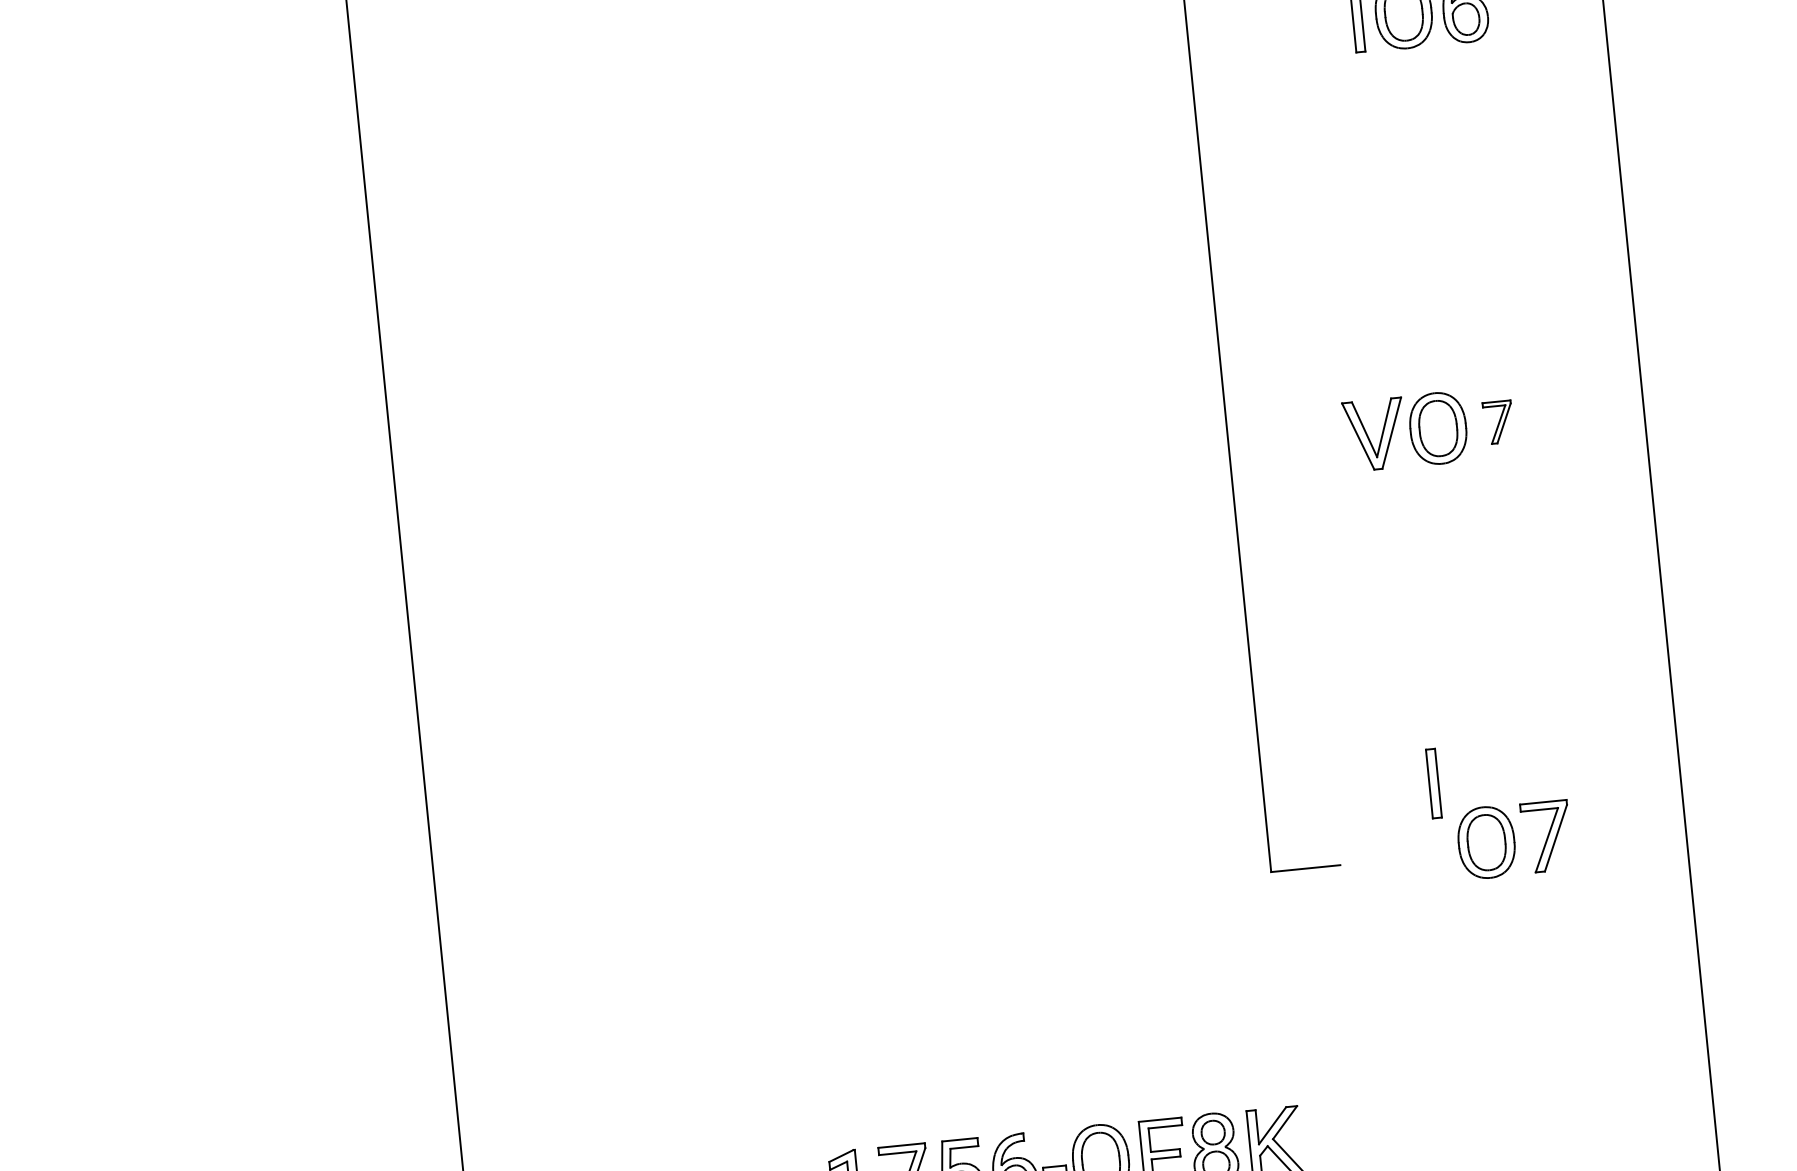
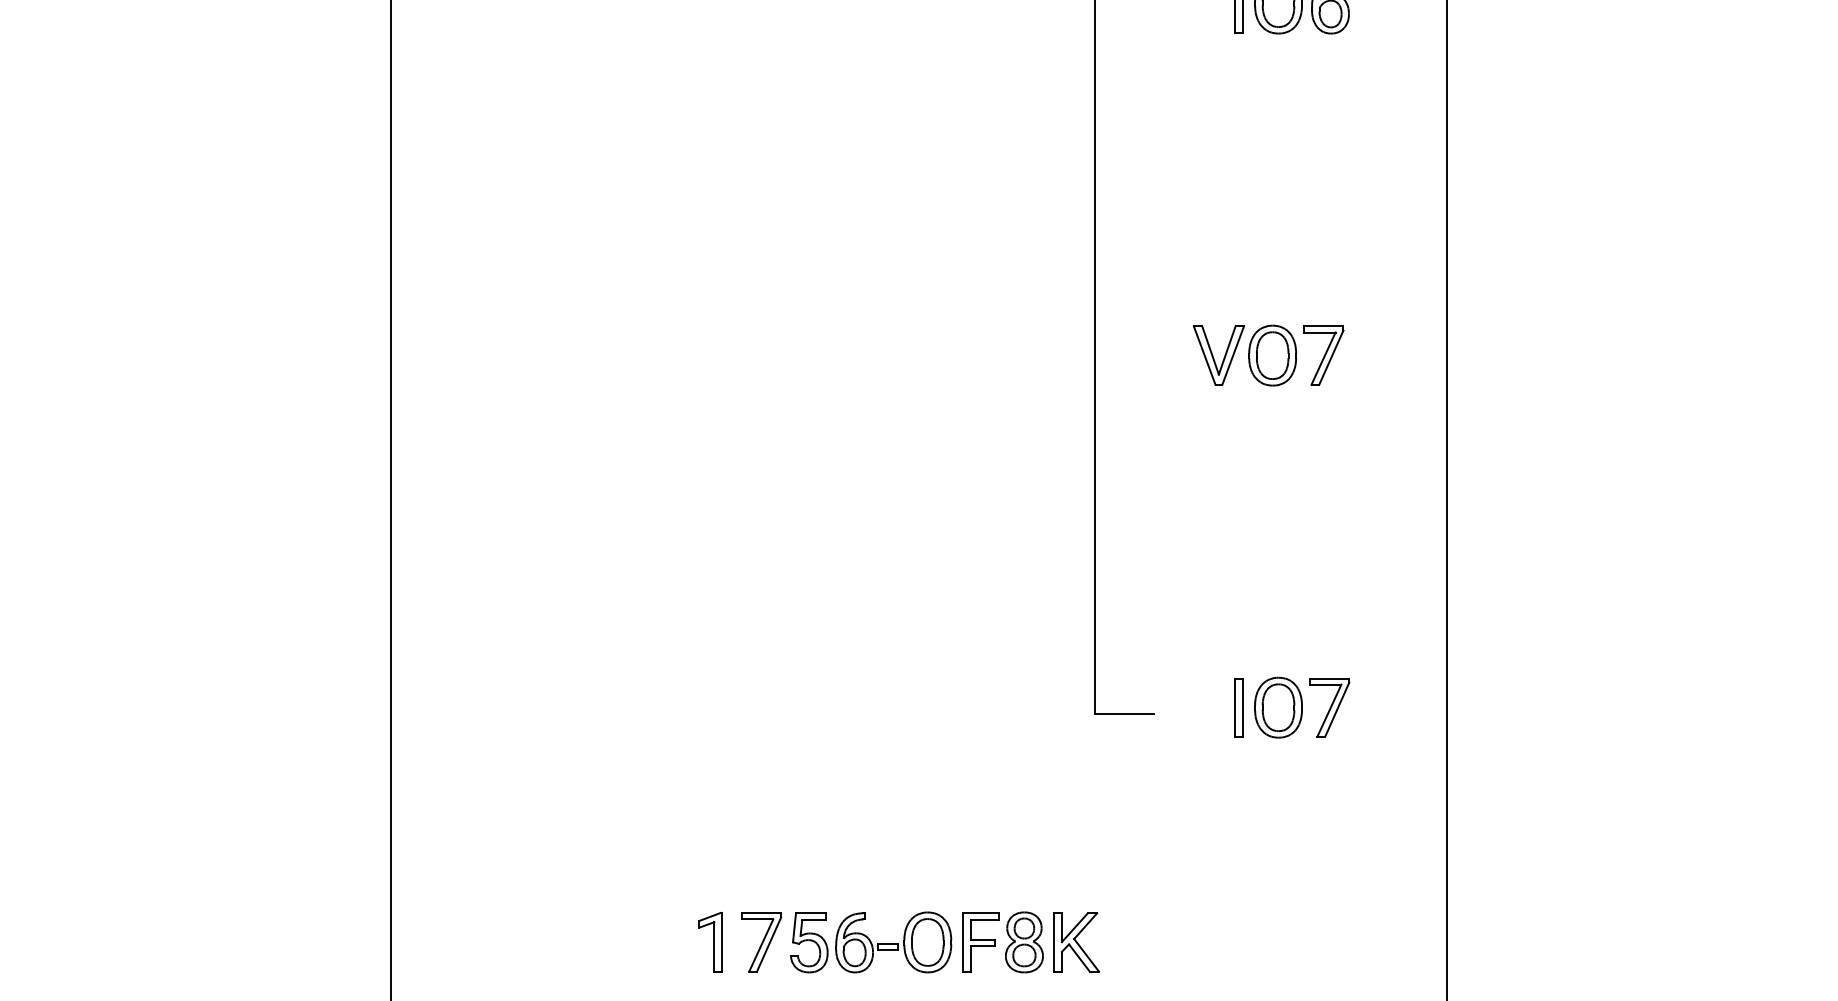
part: (1498, 422) -> (1323, 355), size x1.67
part: (1433, 783) -> (1238, 707), moved

